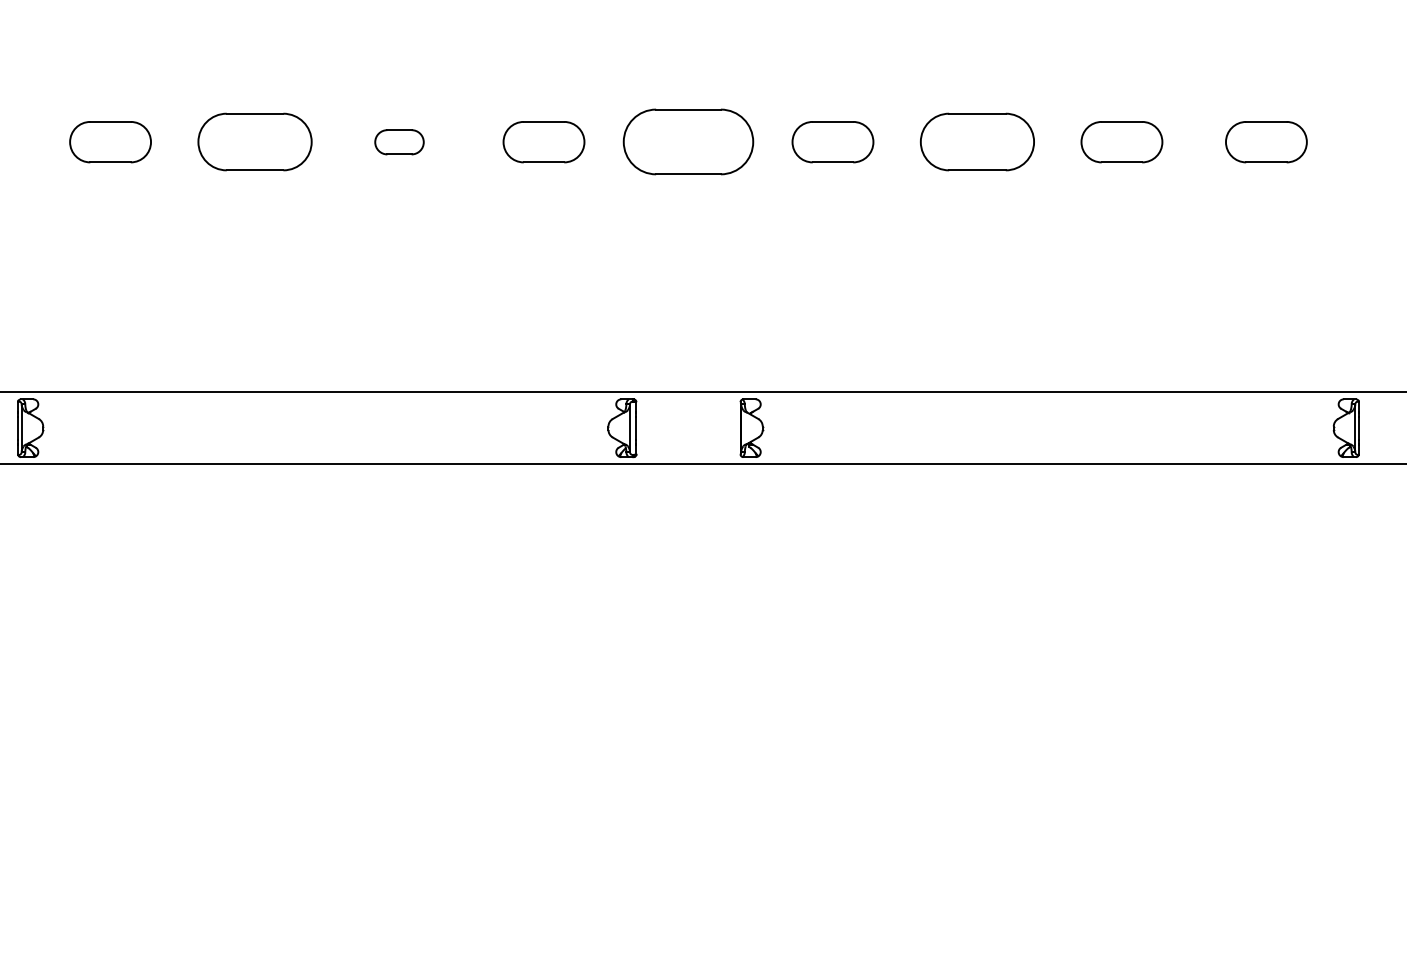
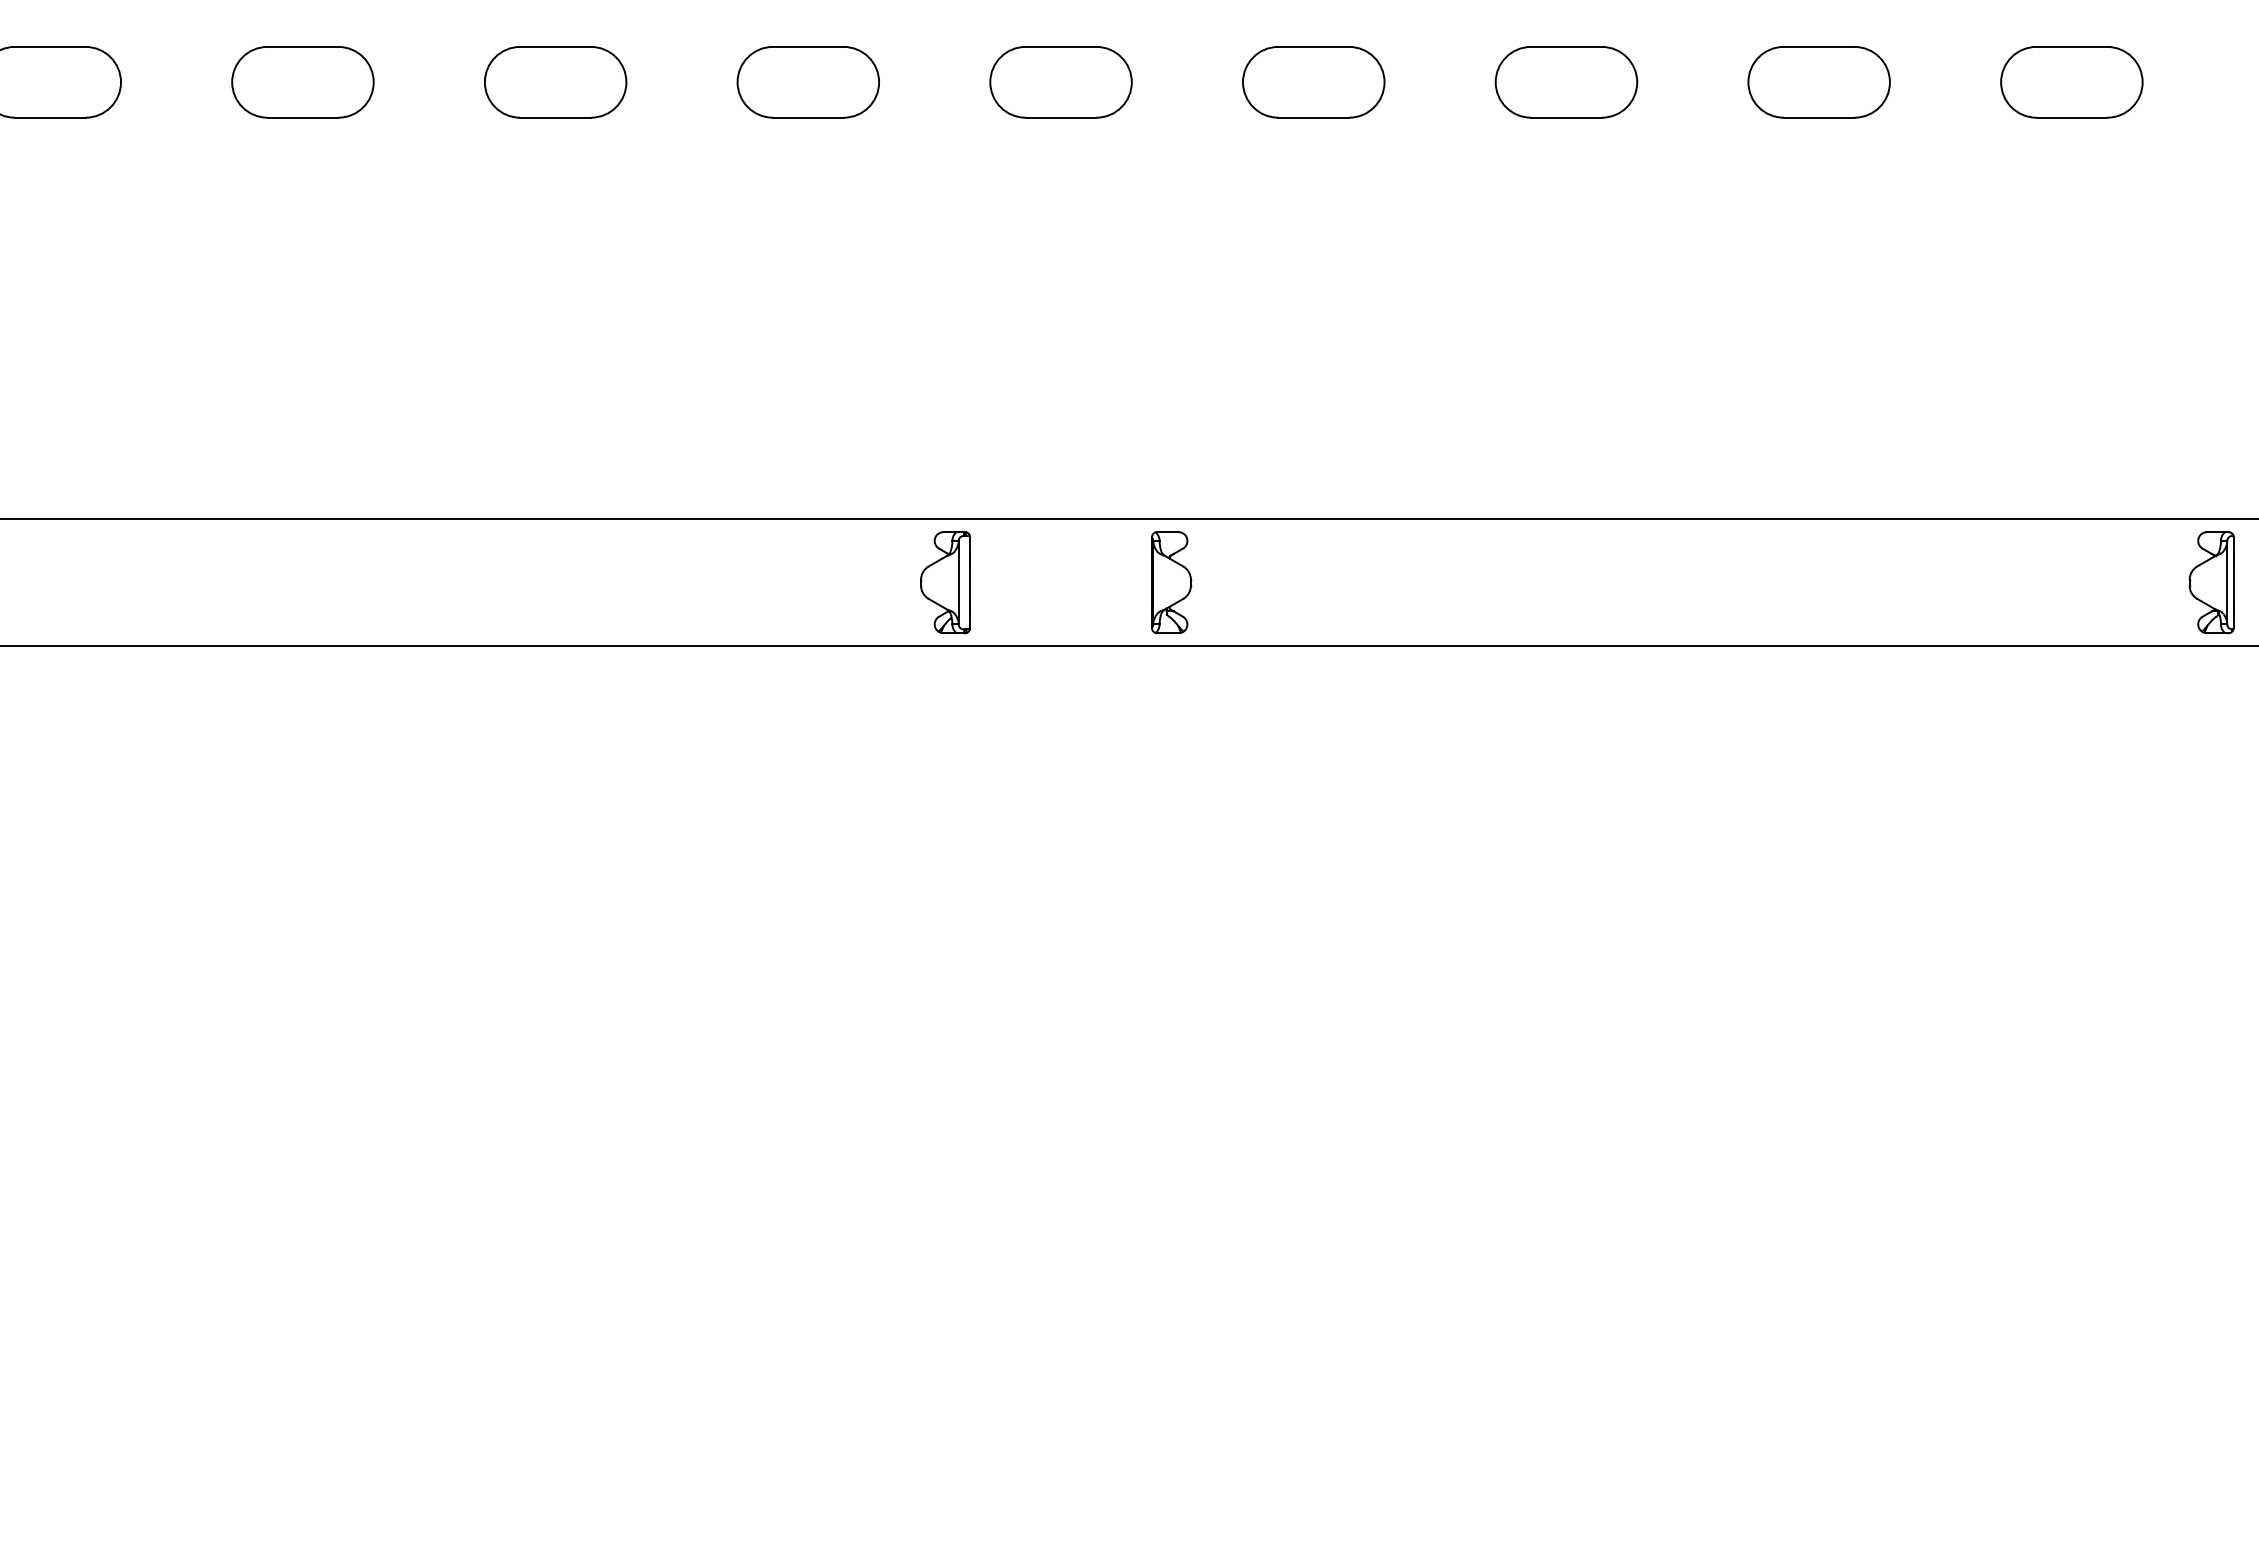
part: (254, 142) -> (301, 82), size x0.71
part: (399, 142) -> (555, 82), size x1.67
part: (688, 142) -> (1061, 82), size x0.62
part: (977, 142) -> (1566, 82), size x0.71

